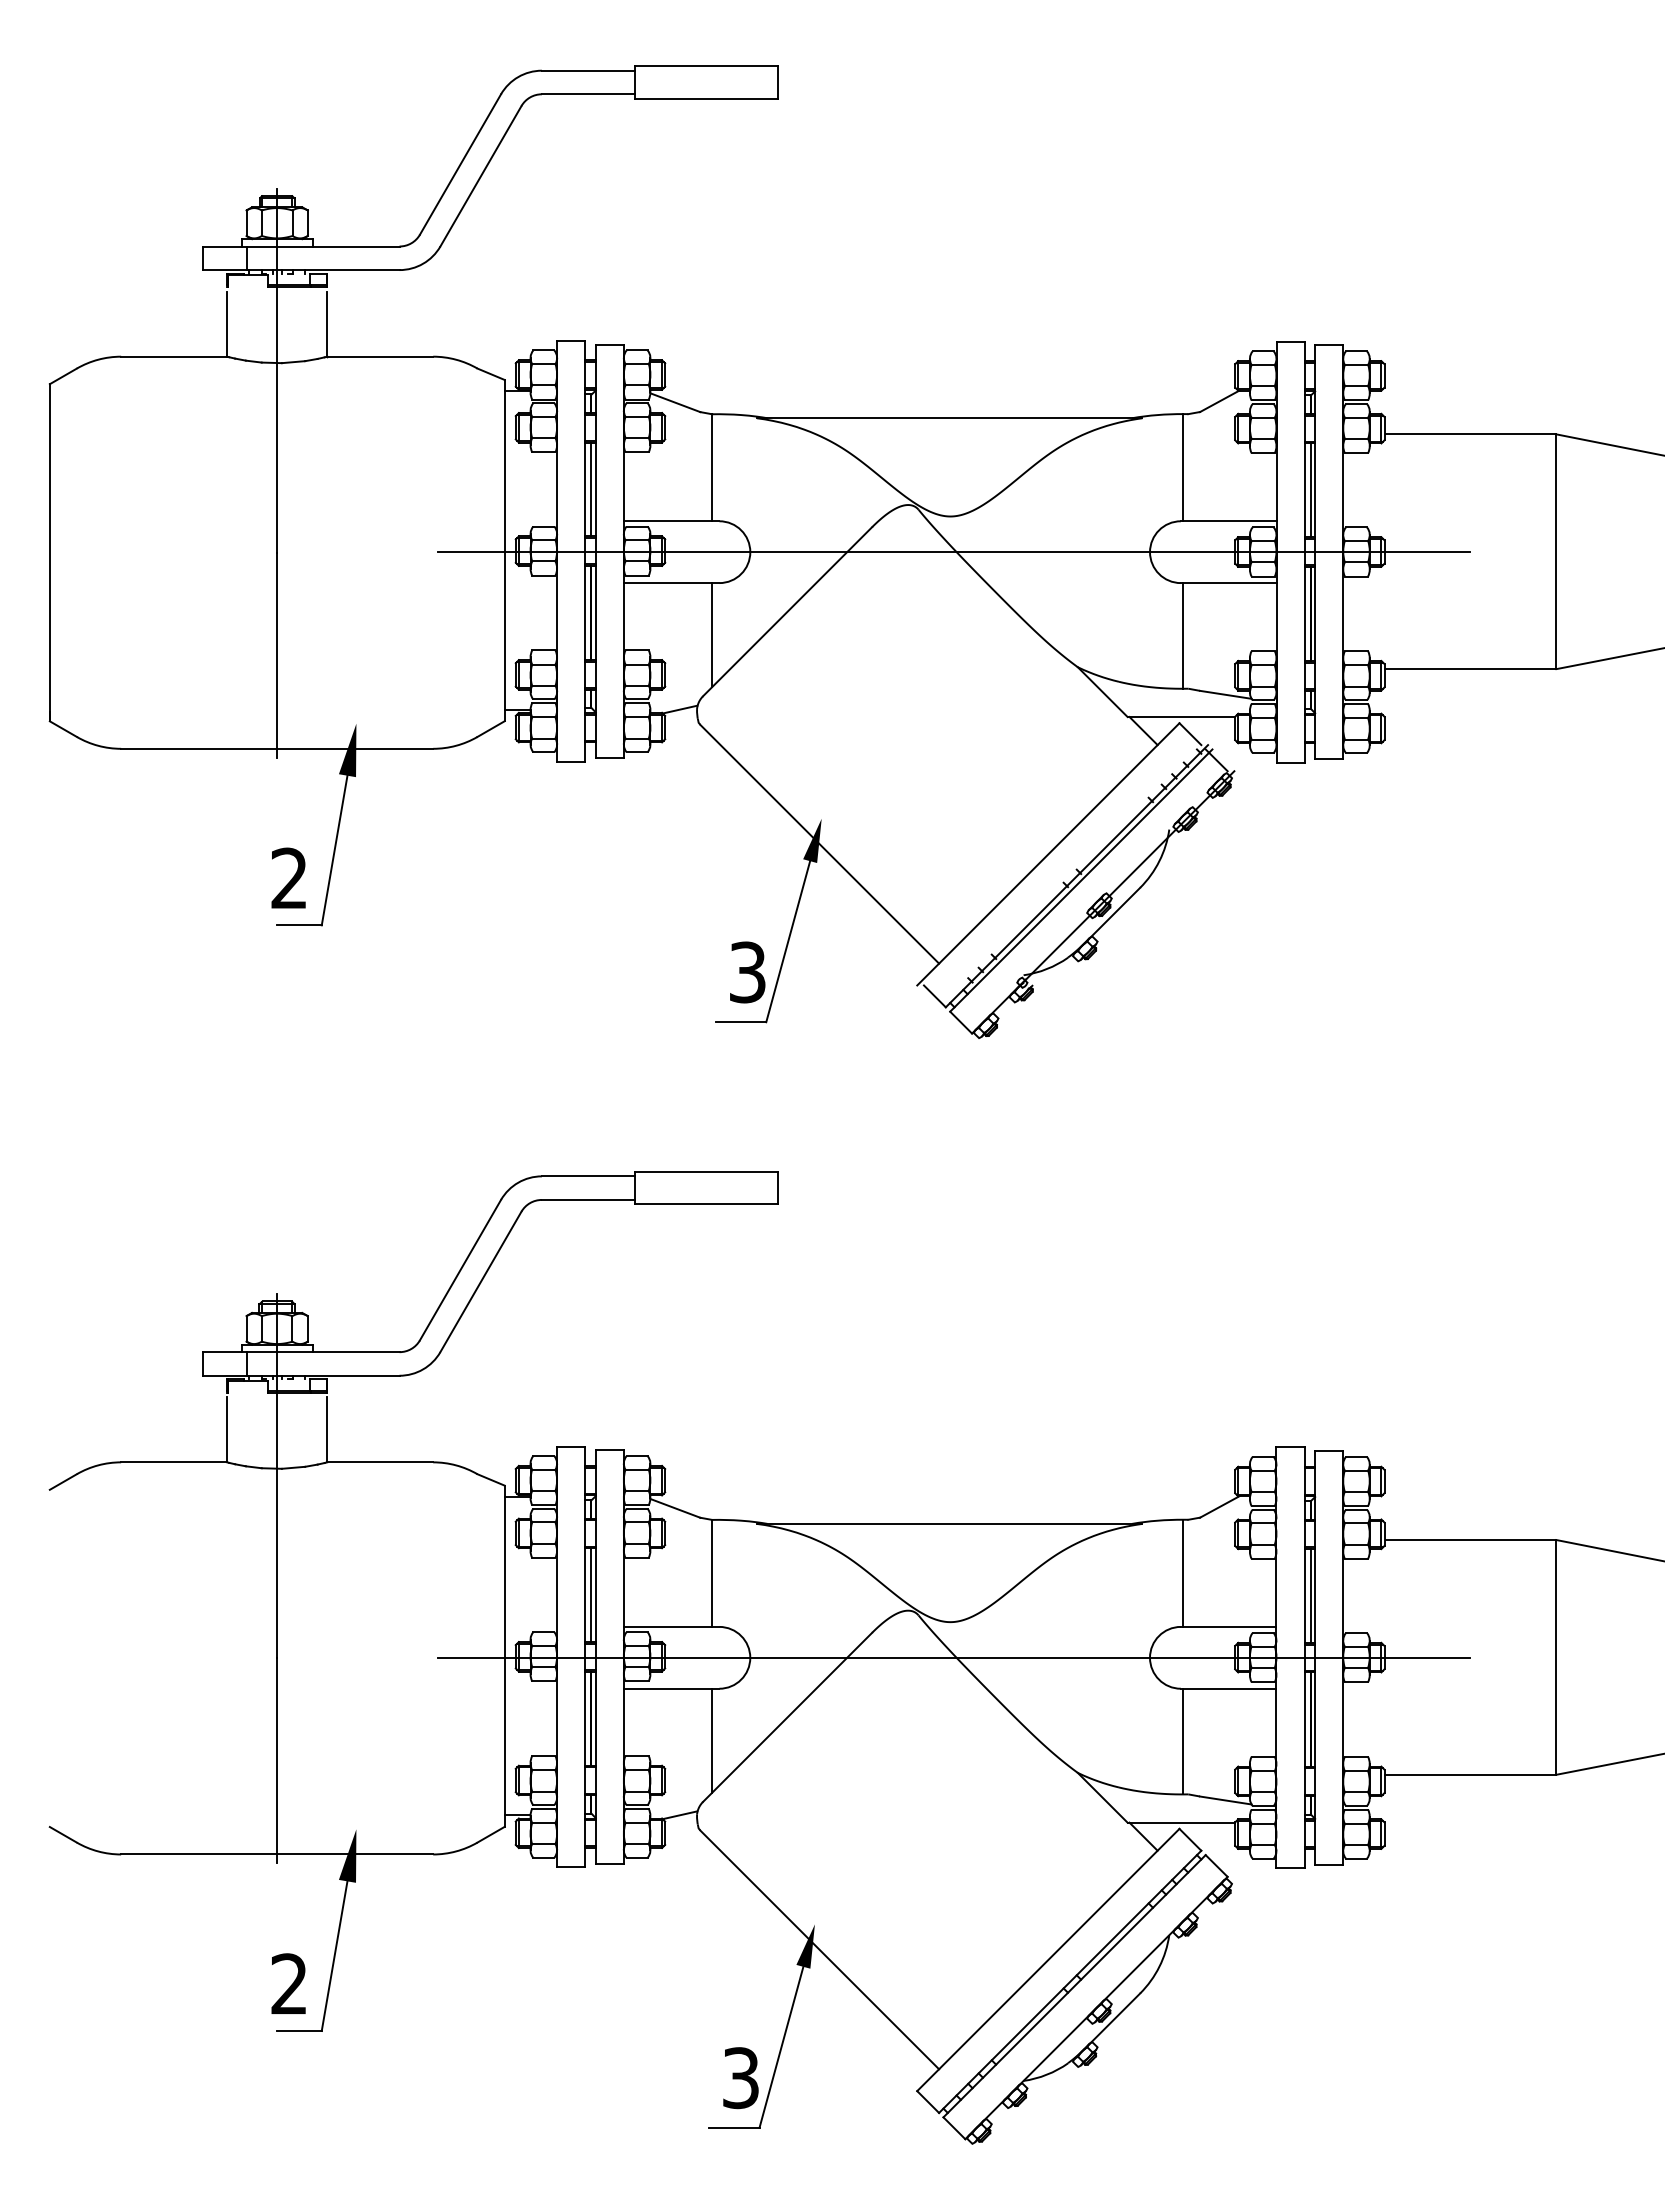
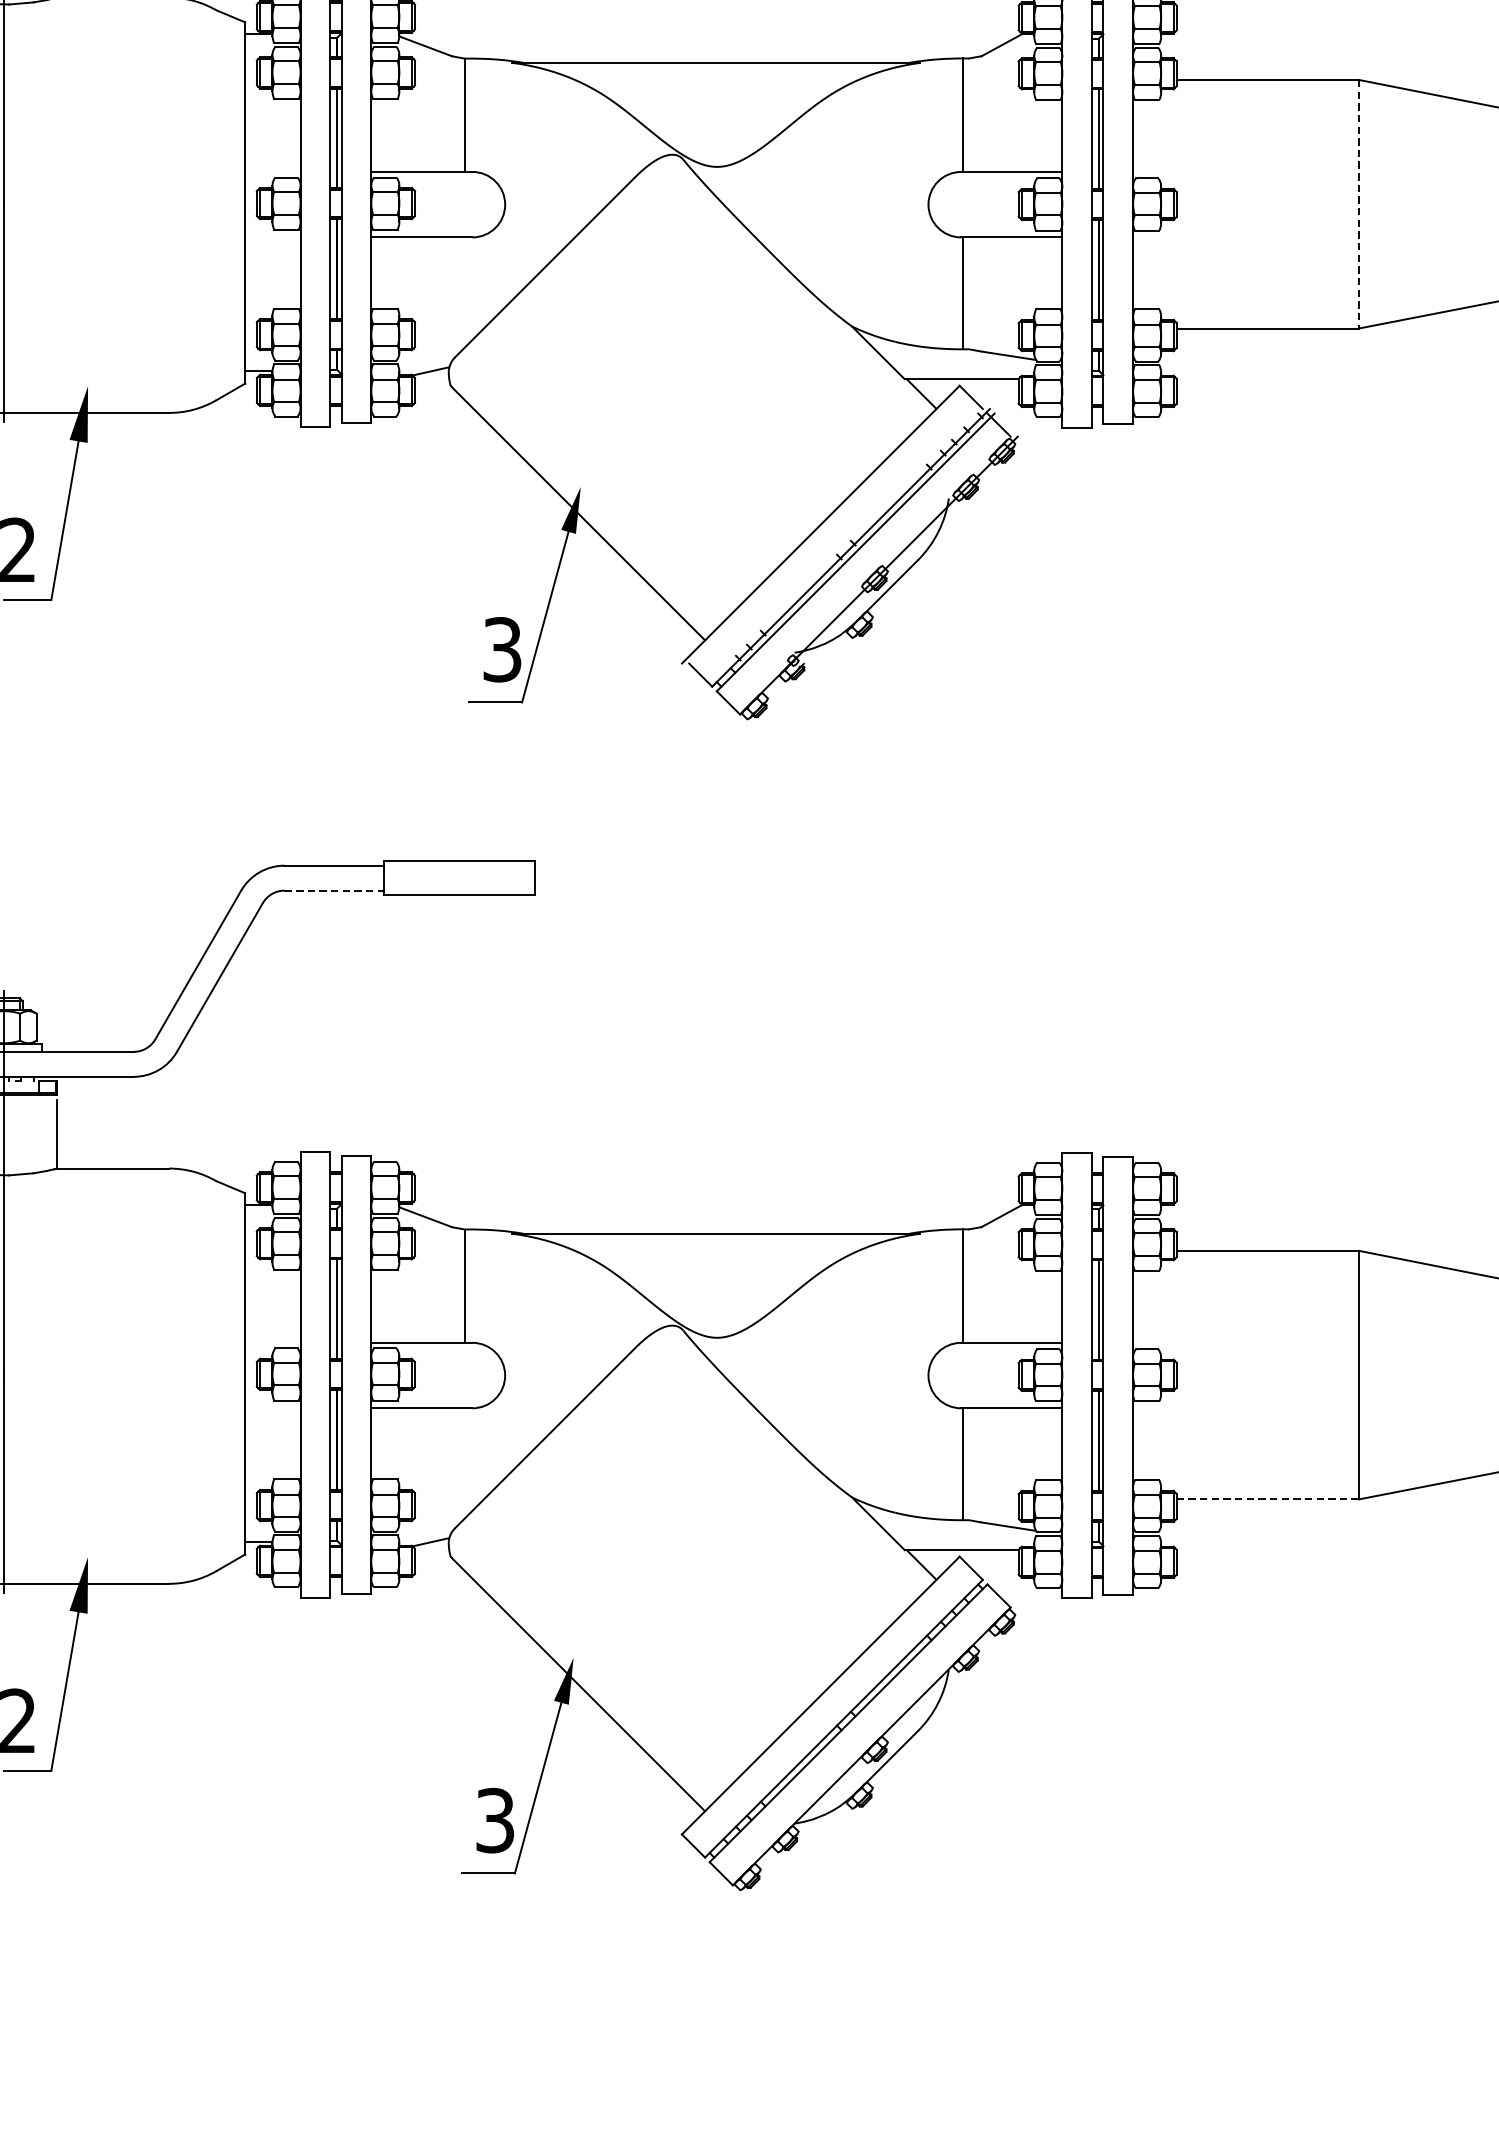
line: (953, 552) -> (720, 205), removed
line: (1556, 552) -> (1358, 205), solid -> dashed
line: (712, 635) -> (465, 292), removed
line: (588, 1199) -> (333, 890), solid -> dashed
line: (953, 1657) -> (720, 1375), removed
line: (712, 1740) -> (465, 1463), removed
line: (1470, 1774) -> (1267, 1499), solid -> dashed

